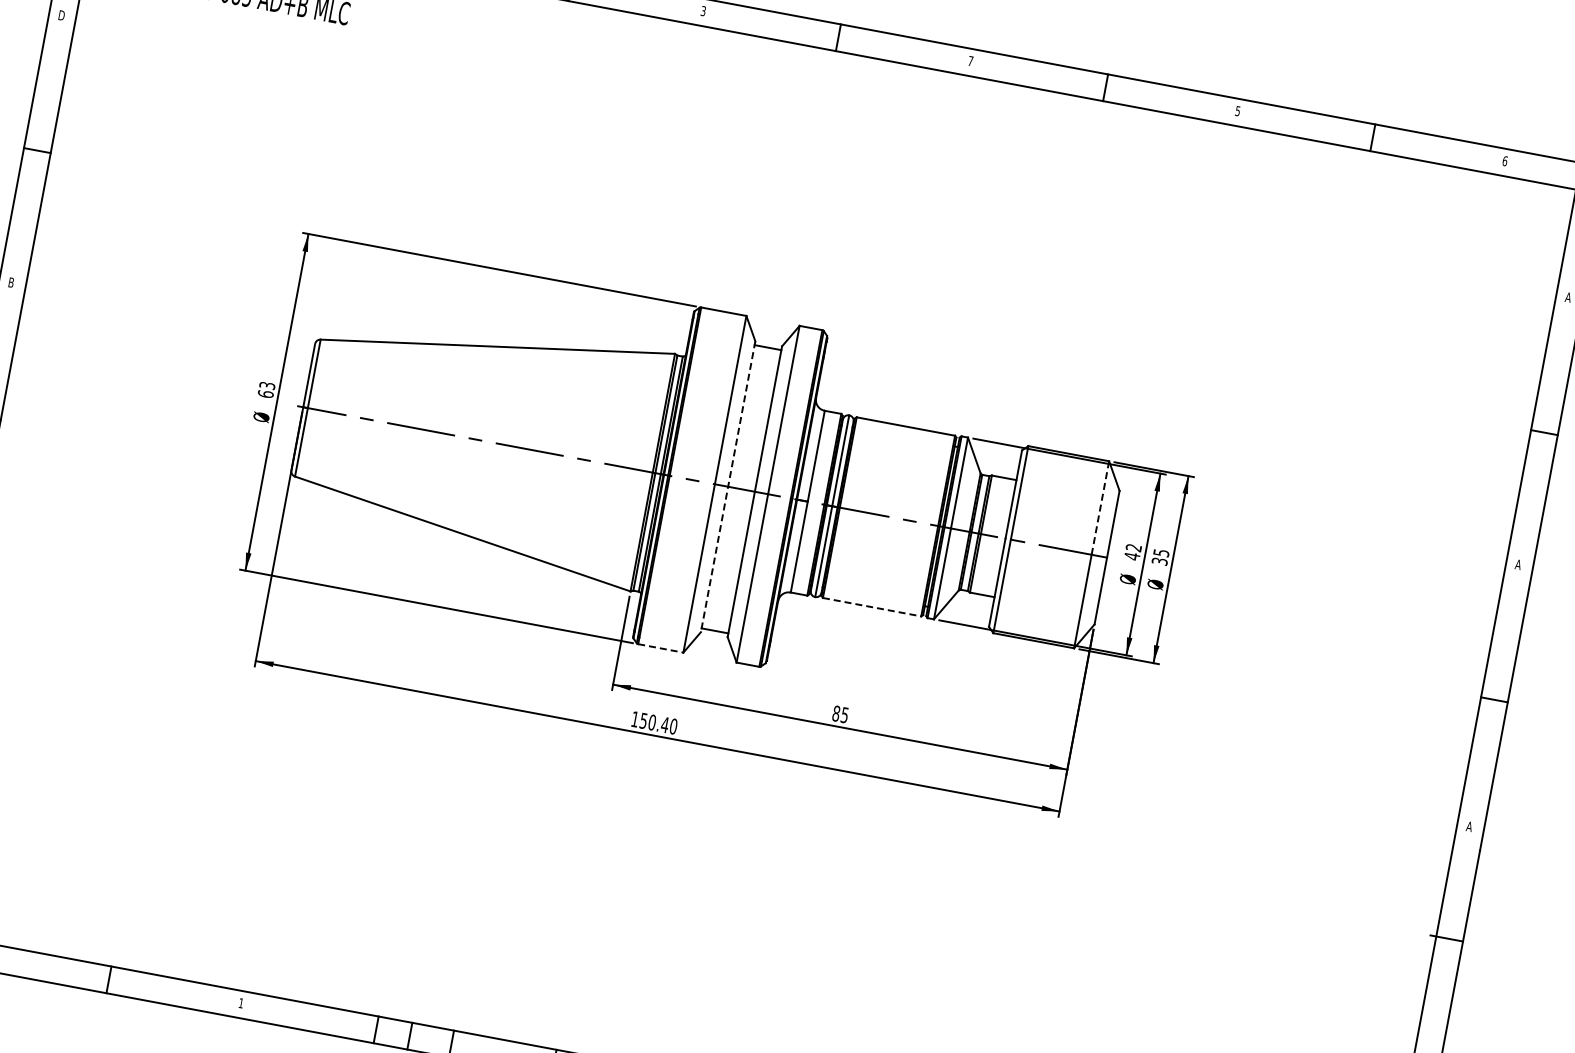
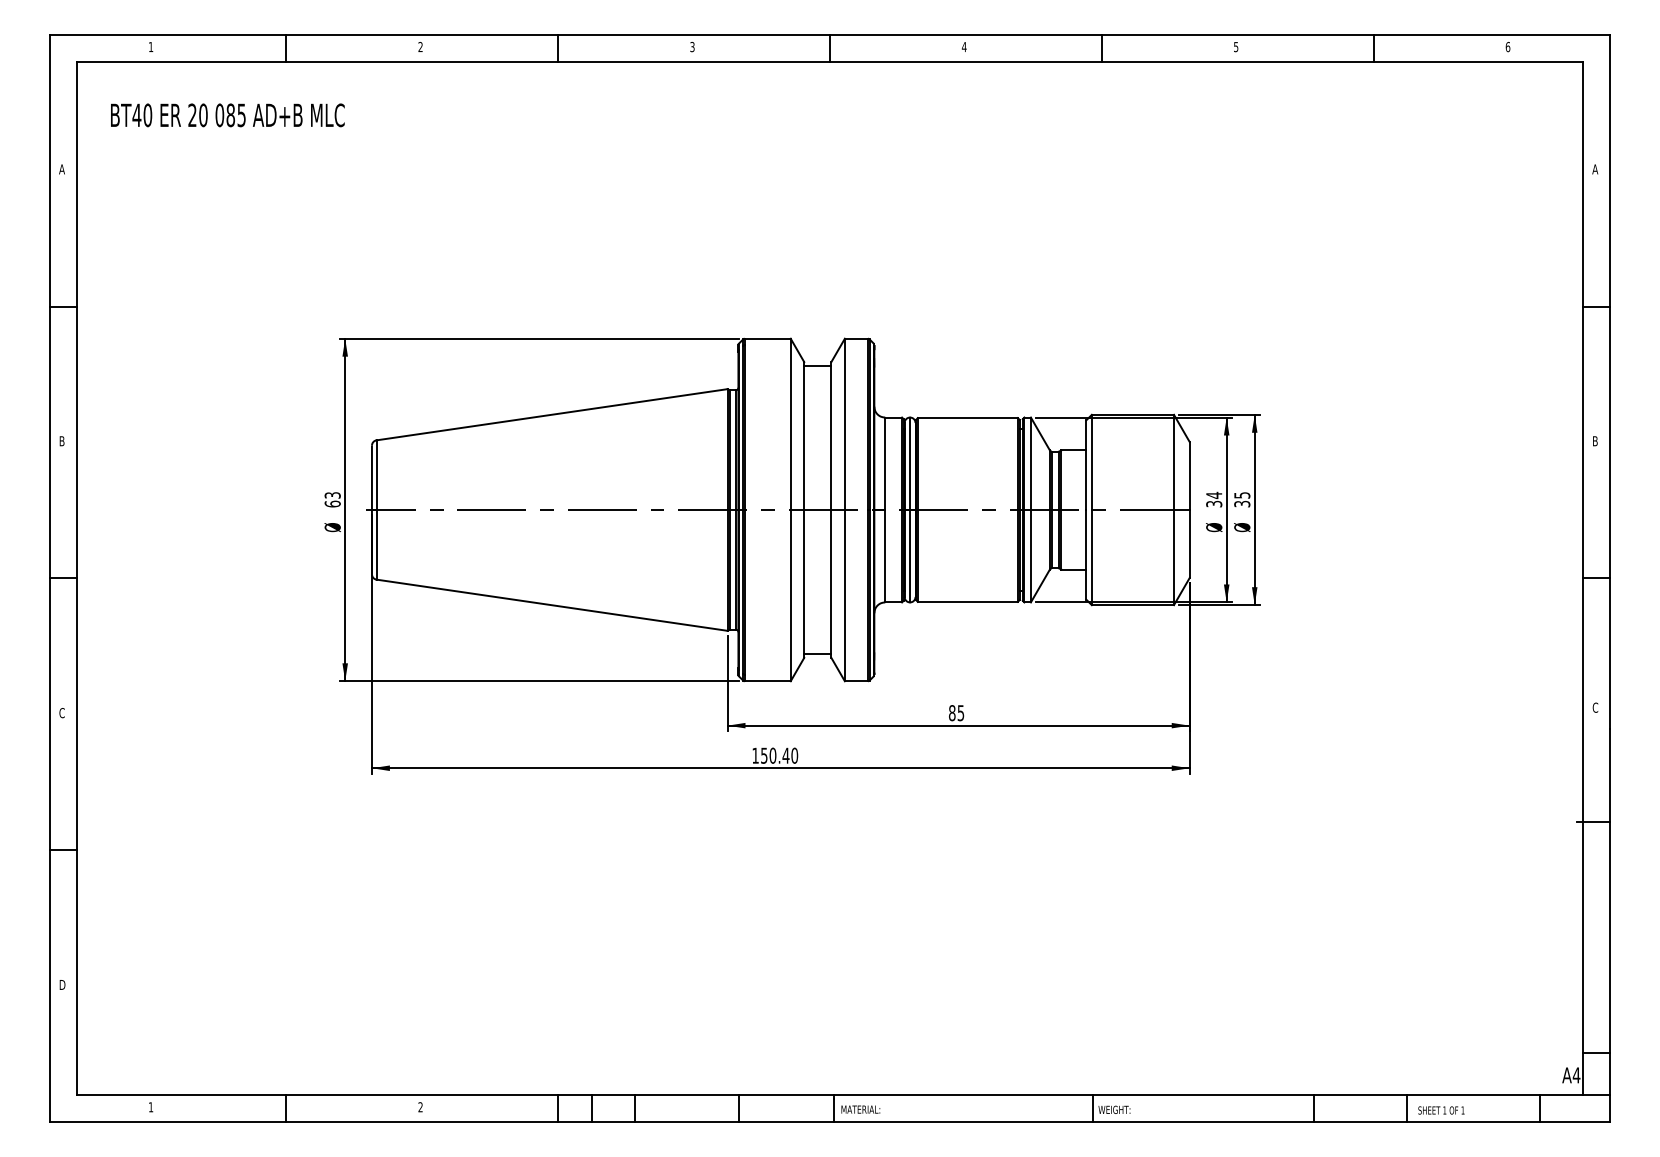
text: (61, 15) -> (62, 169), D -> A
text: (969, 61) -> (963, 47), 7 -> 4
line: (728, 486) -> (804, 509), dashed -> solid
line: (1100, 508) -> (1174, 462), dashed -> solid
text: (1133, 551) -> (1214, 499), 42 -> 34
text: (1518, 564) -> (1595, 441), A -> B
line: (872, 606) -> (968, 601), dashed -> solid
line: (660, 648) -> (767, 681), dashed -> solid
text: (1469, 826) -> (1595, 707), A -> C
text: (241, 1003) -> (420, 1107), 1 -> 2

